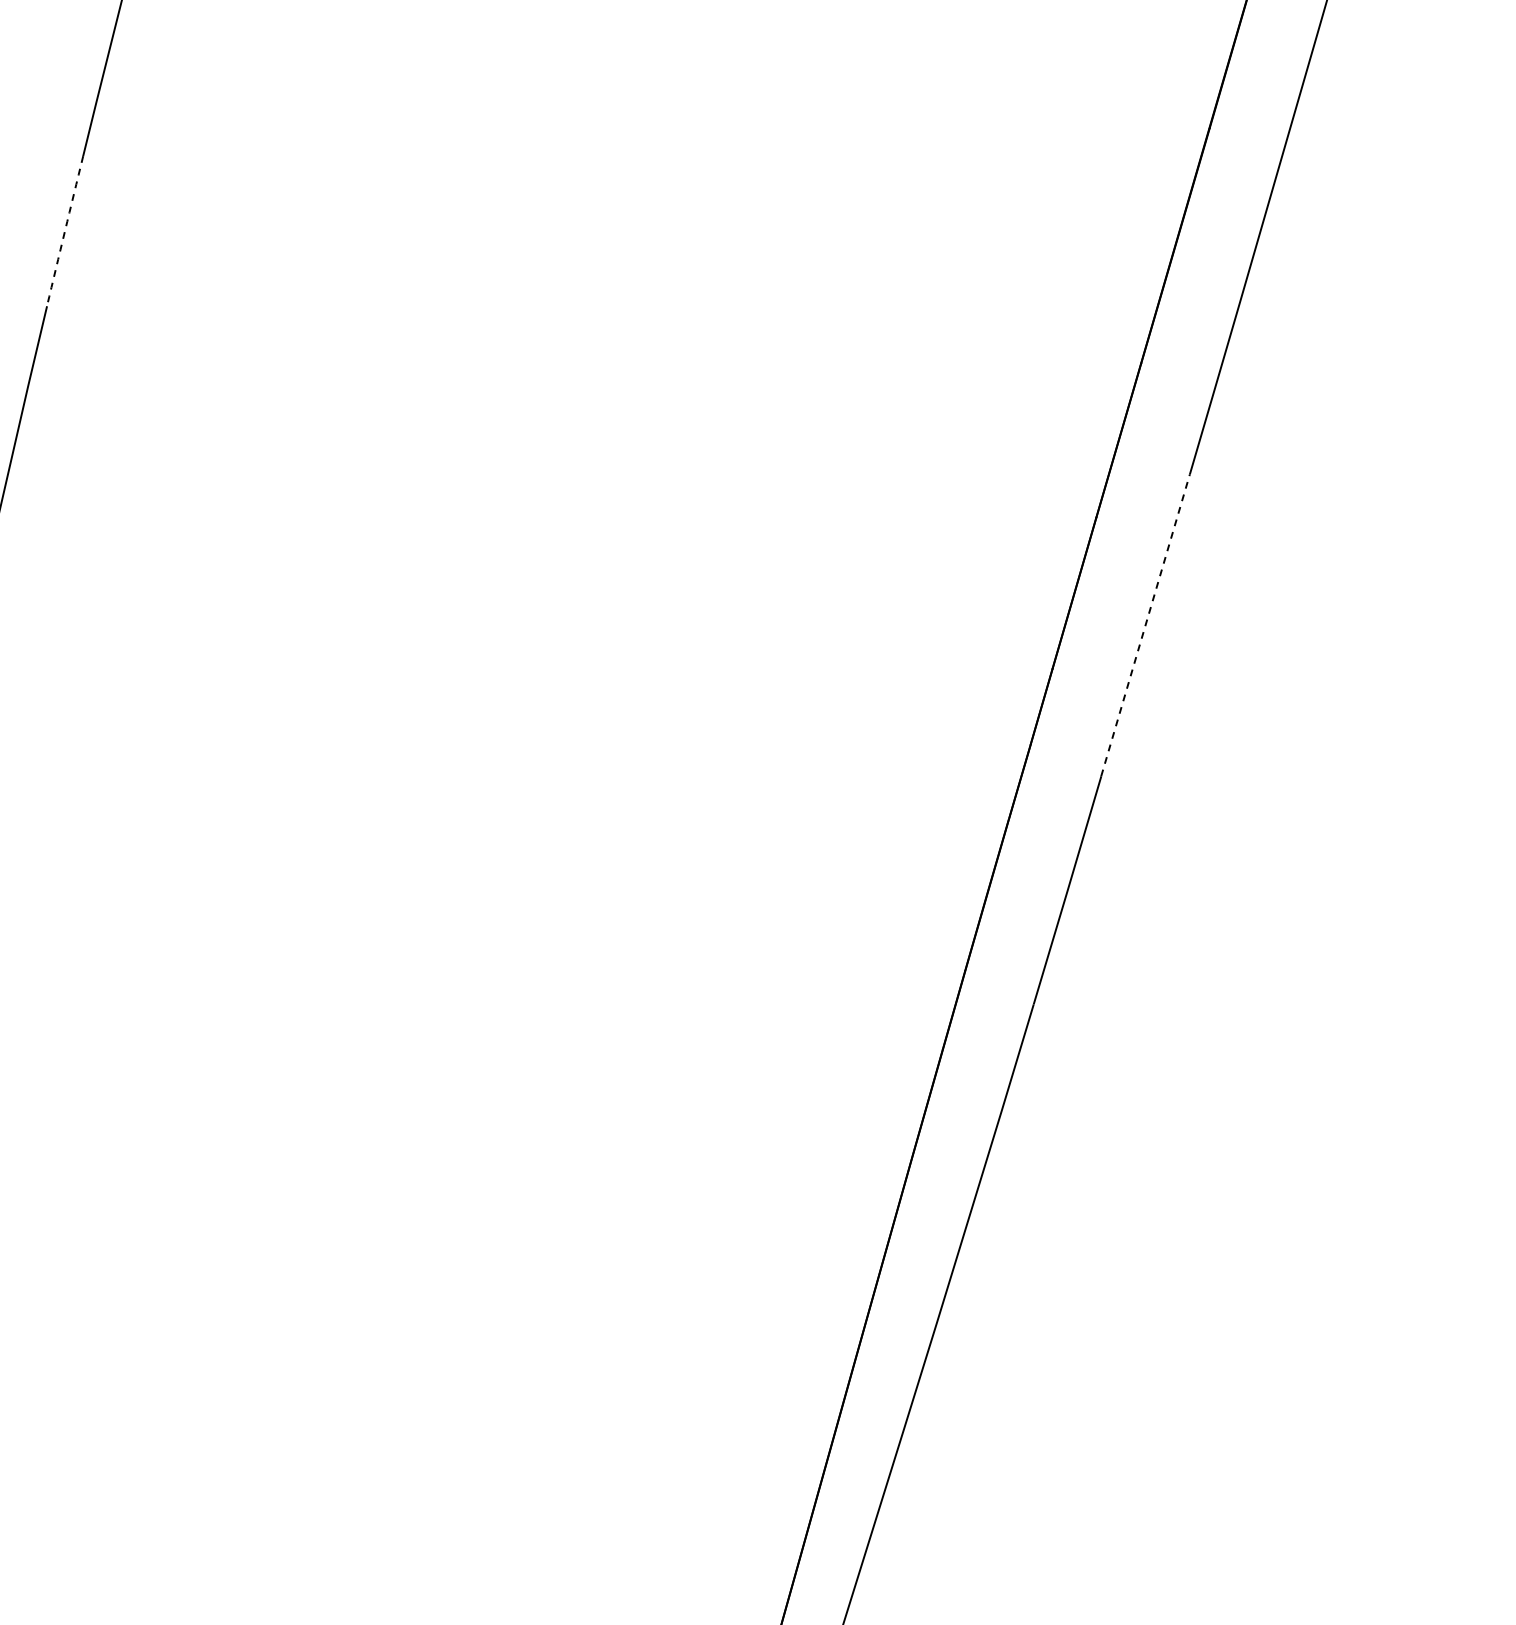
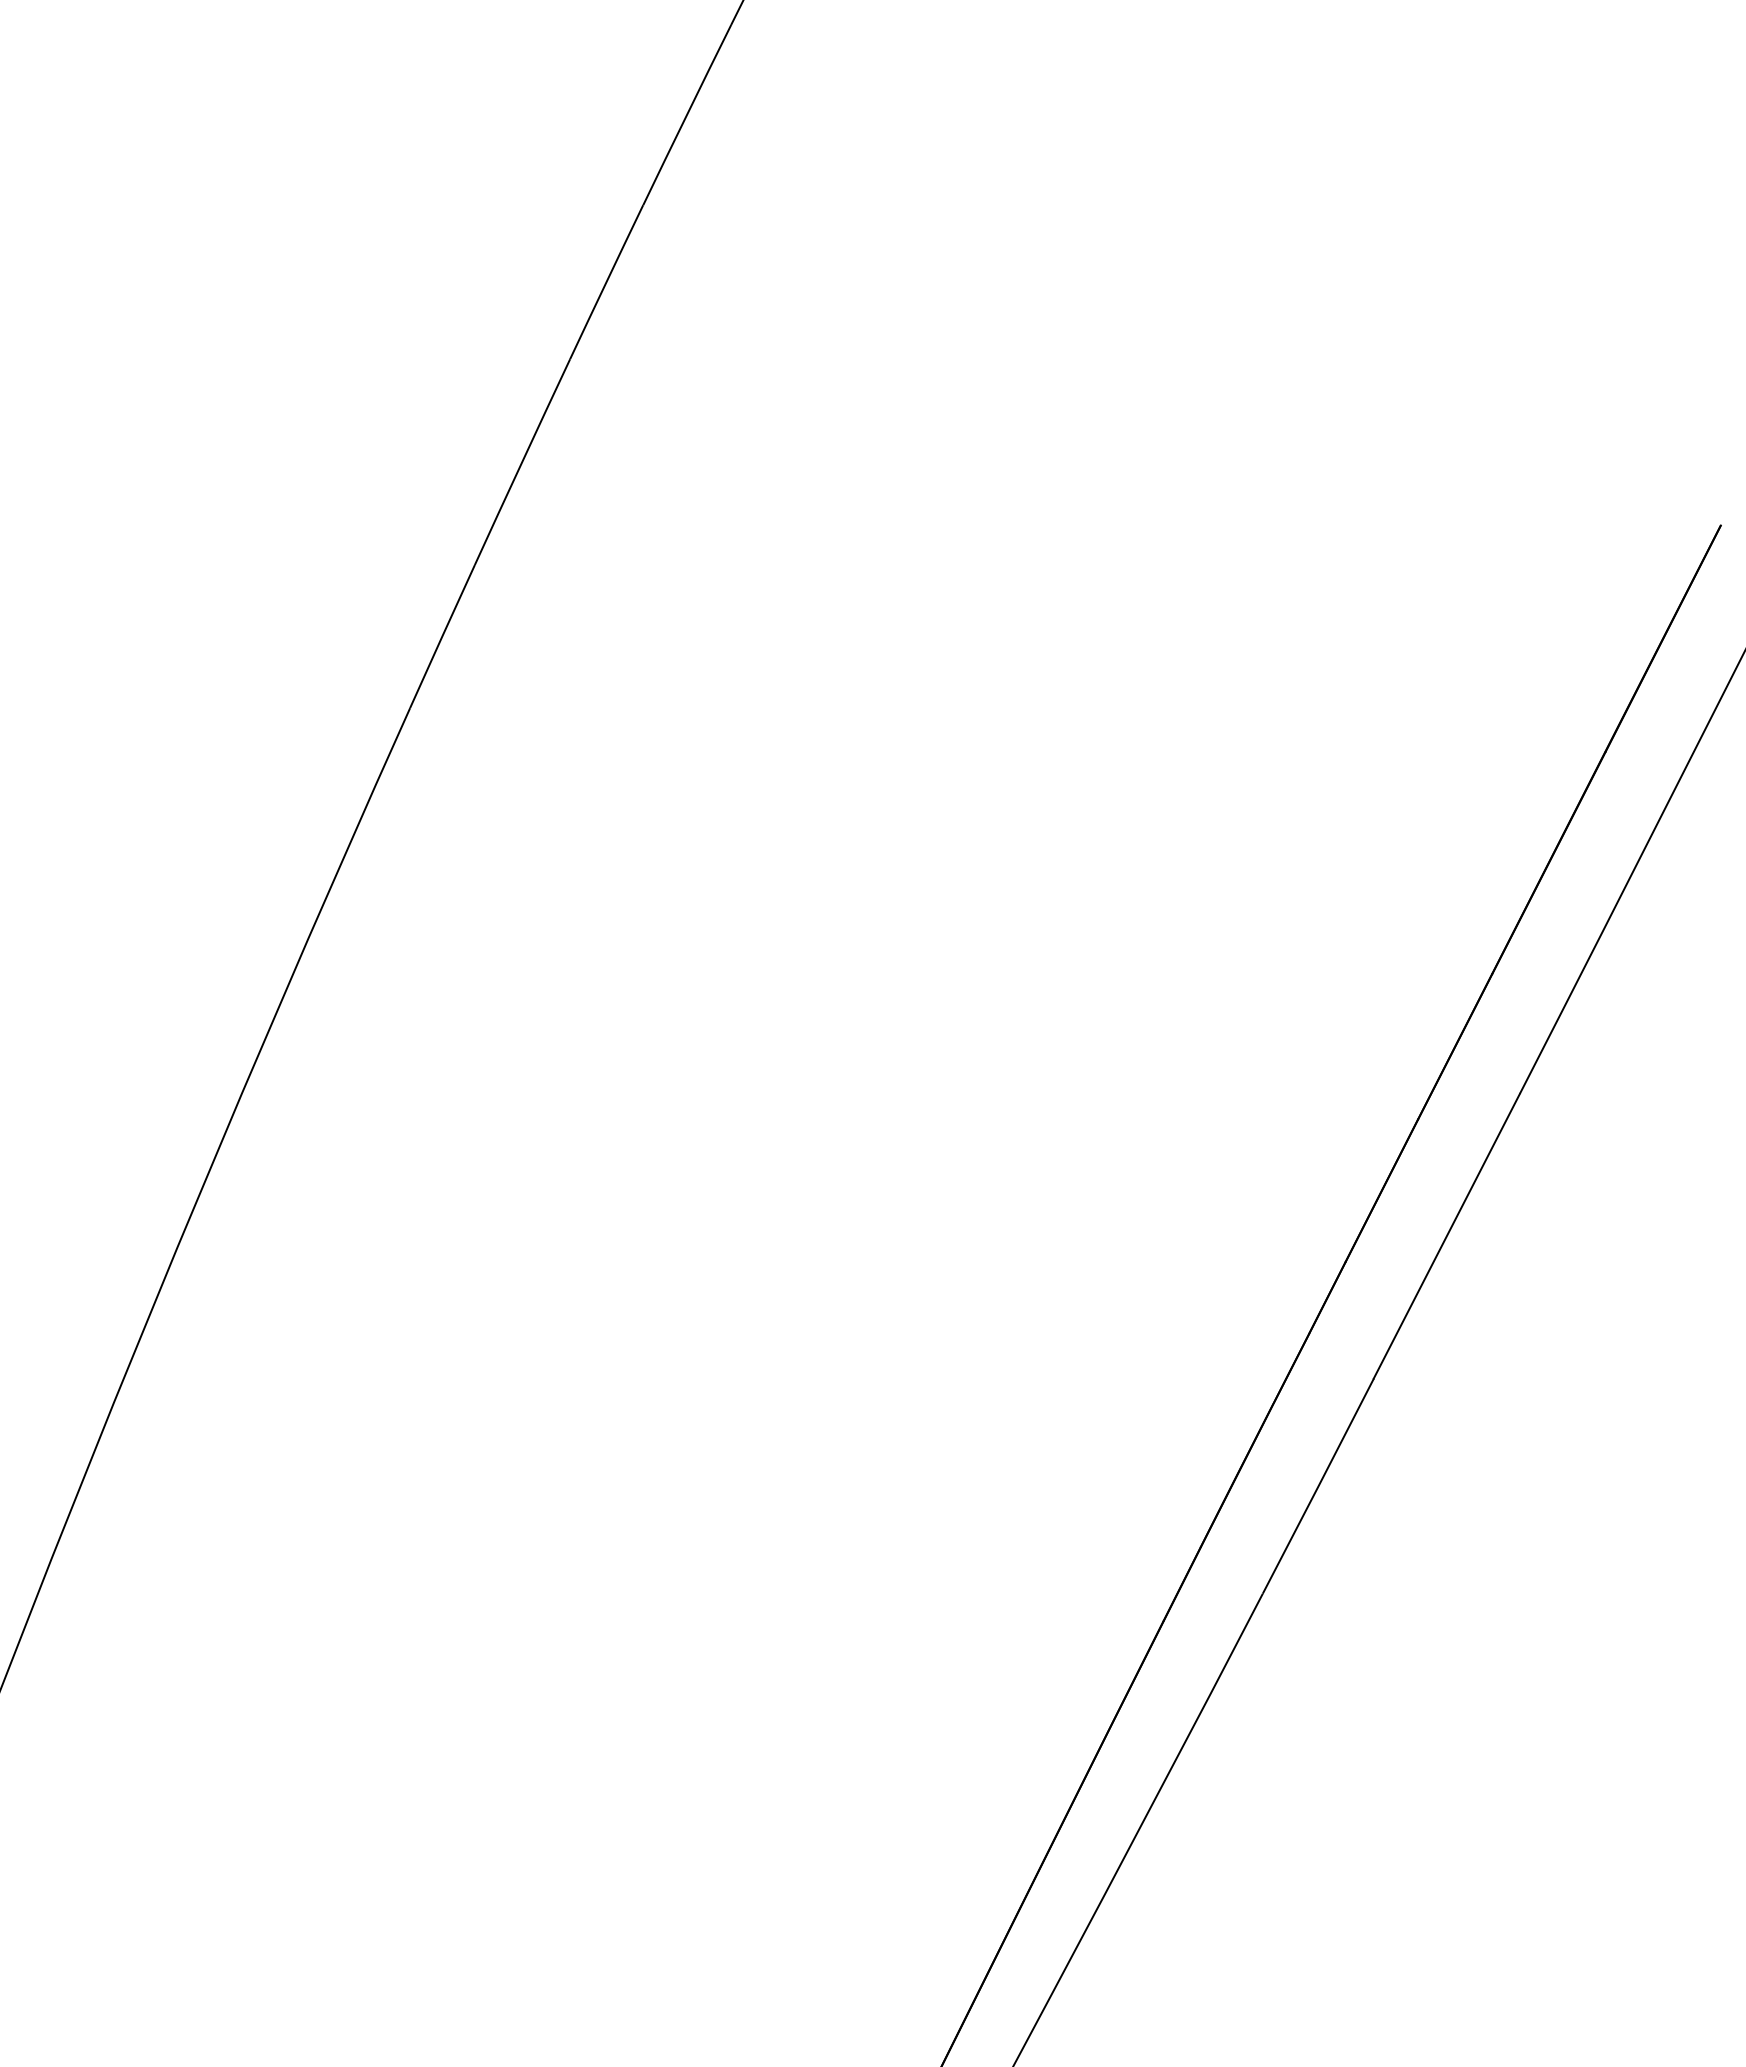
arc: (65, 231) -> (442, 636), dashed -> solid
line: (1145, 625) -> (1446, 1236), dashed -> solid

